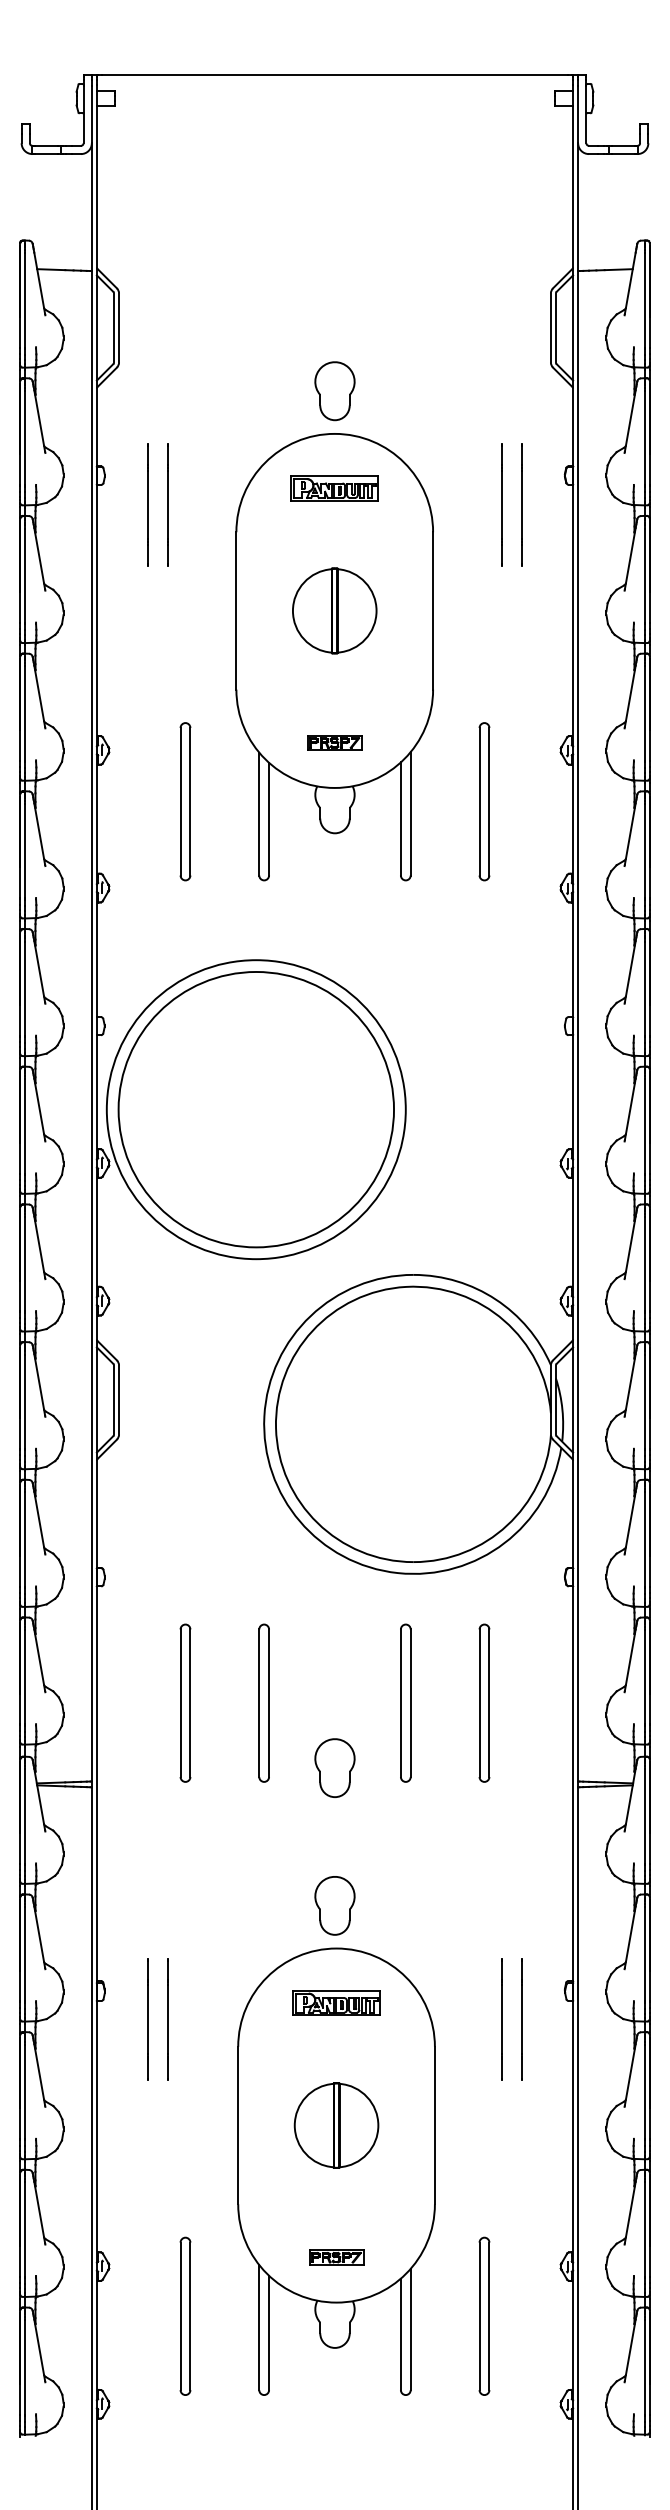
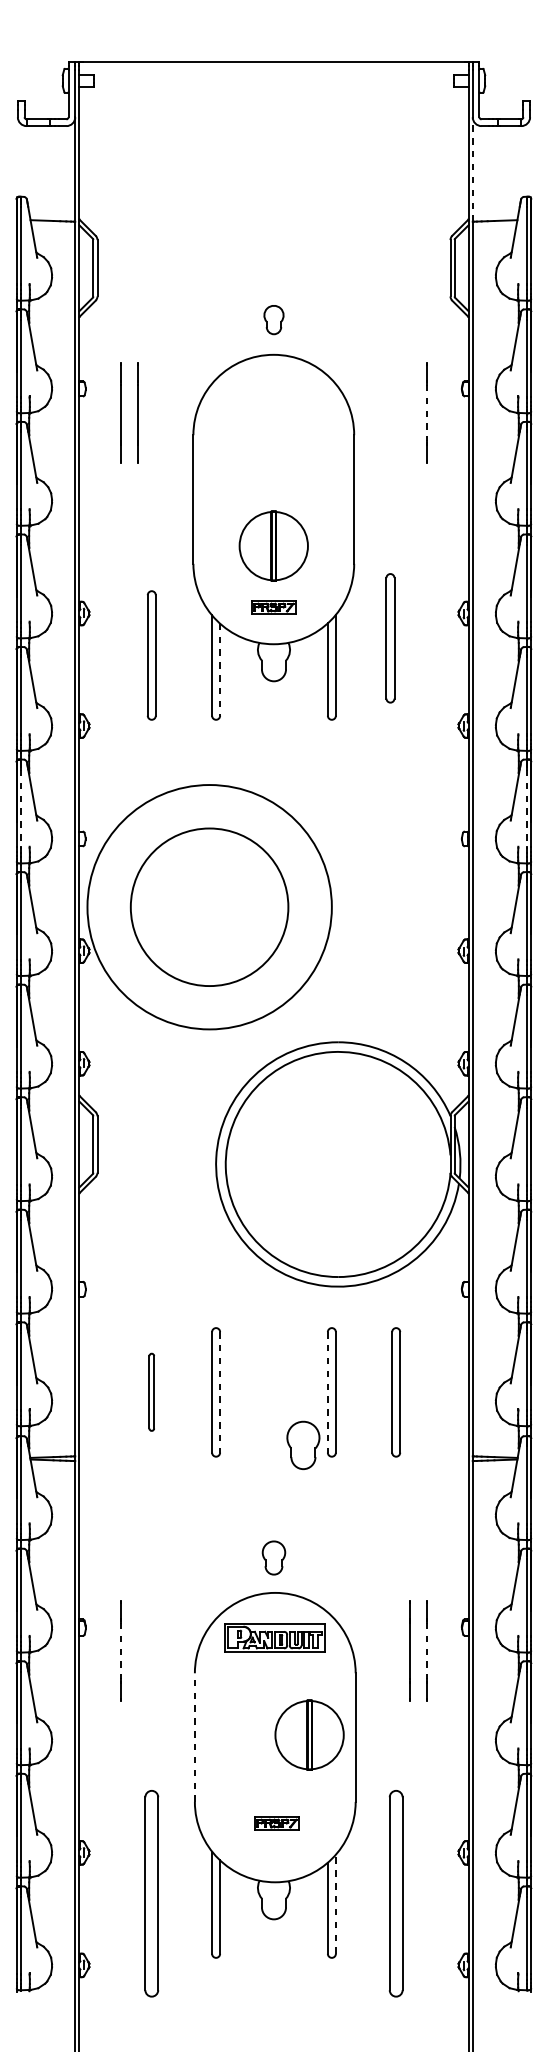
line: (578, 207) -> (473, 169), solid -> dashed
part: (334, 391) -> (273, 320), size x0.6
part: (334, 488) -> (273, 399), removed
line: (501, 504) -> (410, 412), removed
line: (521, 505) -> (426, 413), solid -> dashed
part: (334, 610) -> (273, 545), moved
part: (484, 801) -> (390, 638), moved
line: (269, 819) -> (220, 670), solid -> dashed
line: (24, 989) -> (20, 808), solid -> dashed
line: (645, 989) -> (527, 808), solid -> dashed
circle: (255, 1109) -> (209, 907), size x0.7
part: (185, 1702) -> (151, 1391), size x0.6
line: (269, 1703) -> (220, 1392), solid -> dashed
line: (400, 1703) -> (327, 1392), solid -> dashed
part: (334, 1767) -> (303, 1444), moved
part: (334, 1905) -> (273, 1557), size x0.7
part: (336, 2002) -> (275, 1637), size x1.4
line: (167, 2019) -> (137, 1650), removed
line: (148, 2020) -> (121, 1651), solid -> dashed
line: (521, 2020) -> (426, 1651), solid -> dashed
line: (238, 2125) -> (195, 1737), solid -> dashed
part: (336, 2125) -> (309, 1735), moved
part: (336, 2257) -> (276, 1823), moved
part: (185, 2315) -> (151, 1892), size x1.6
part: (484, 2315) -> (396, 1892), size x1.6
line: (410, 2329) -> (335, 1904), solid -> dashed

